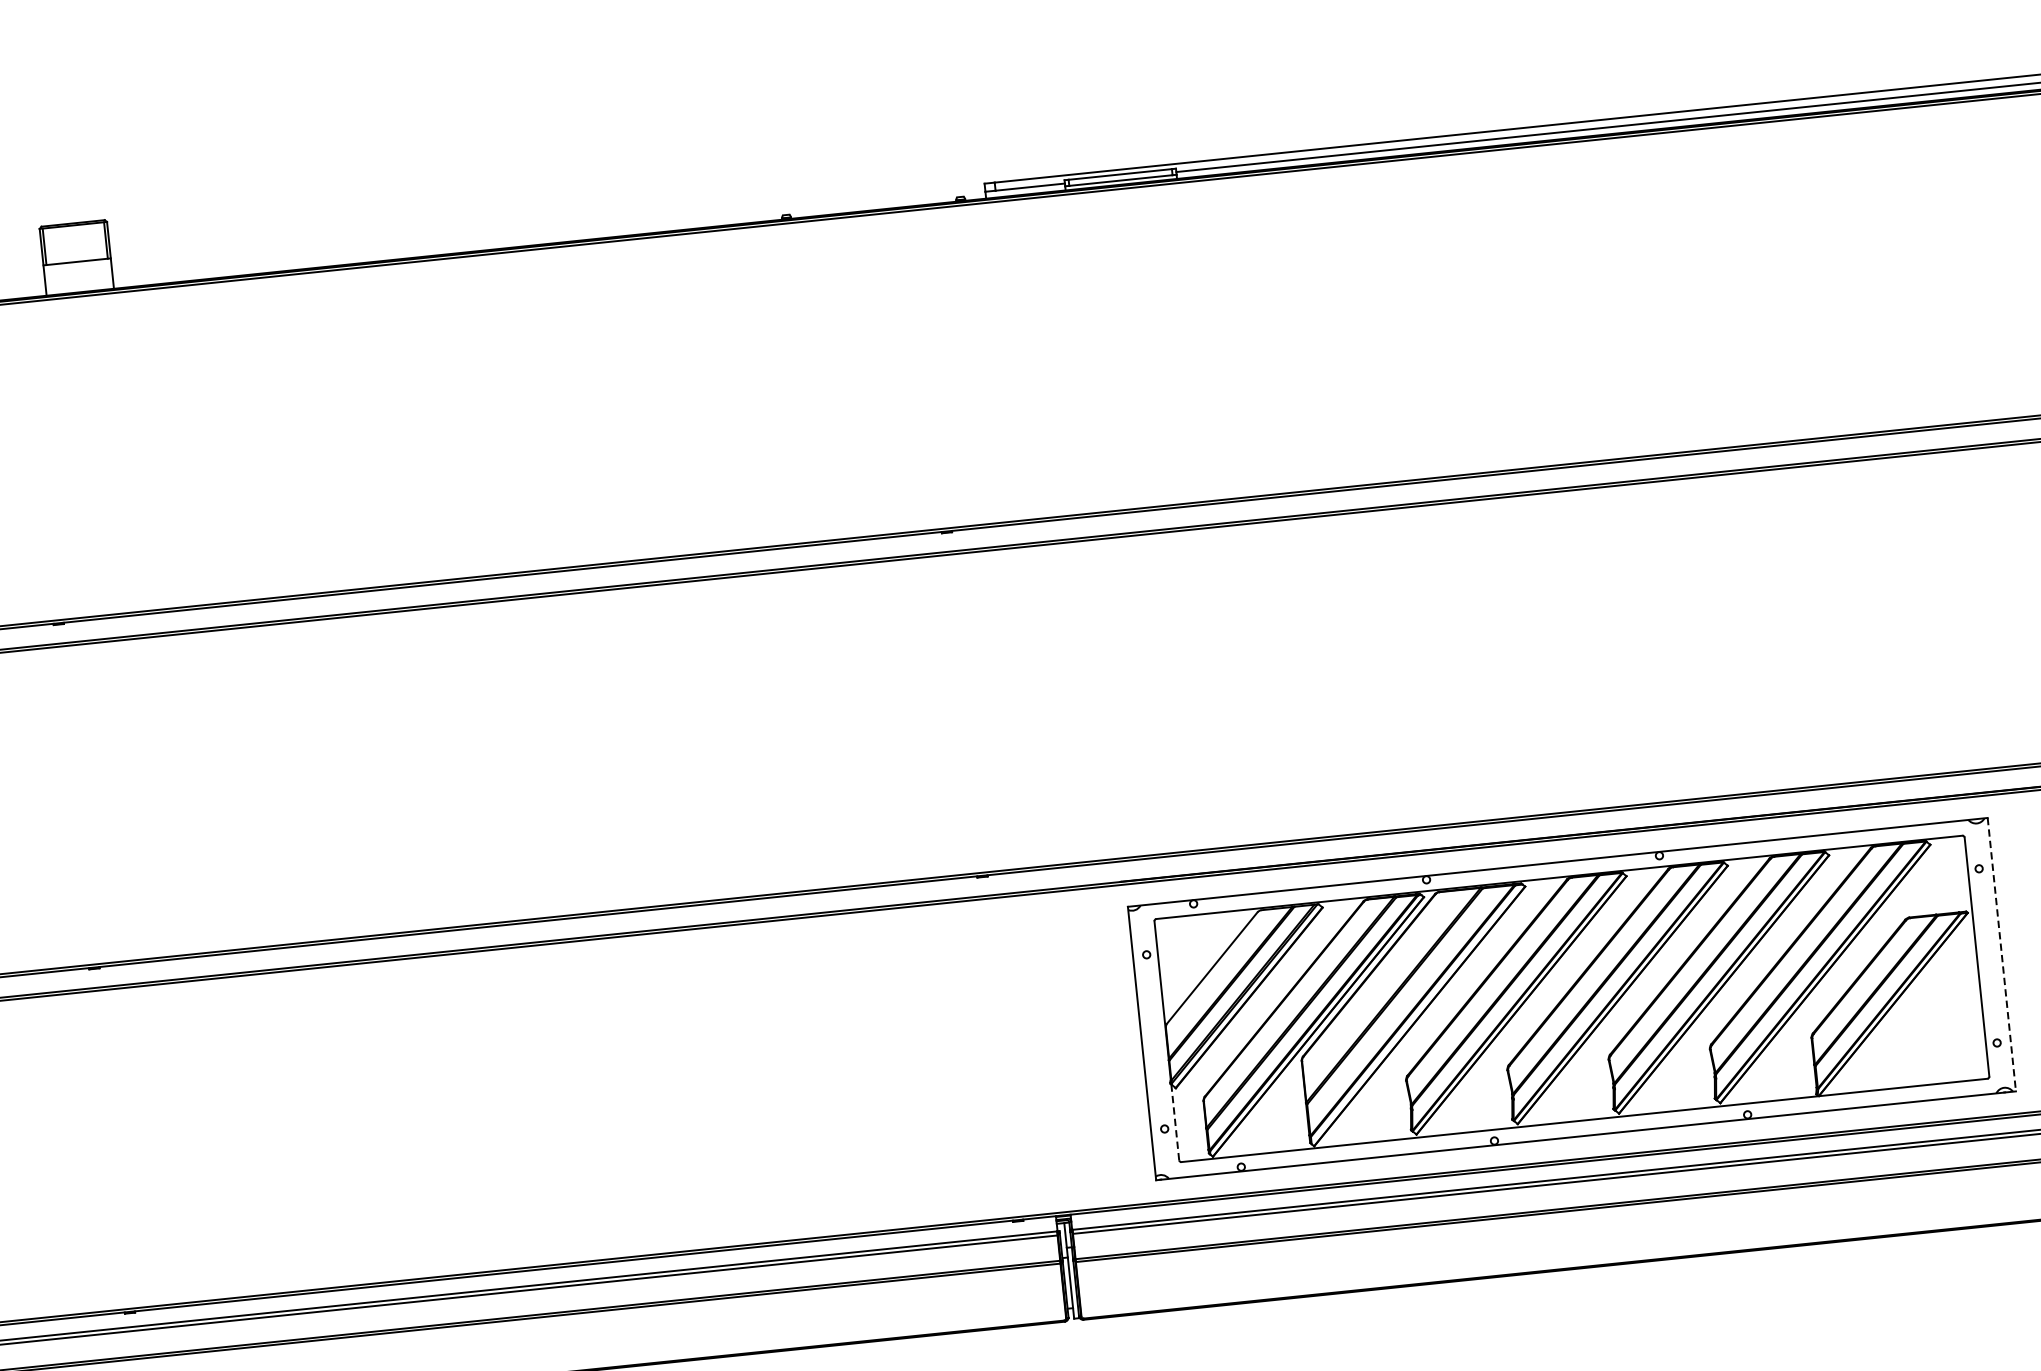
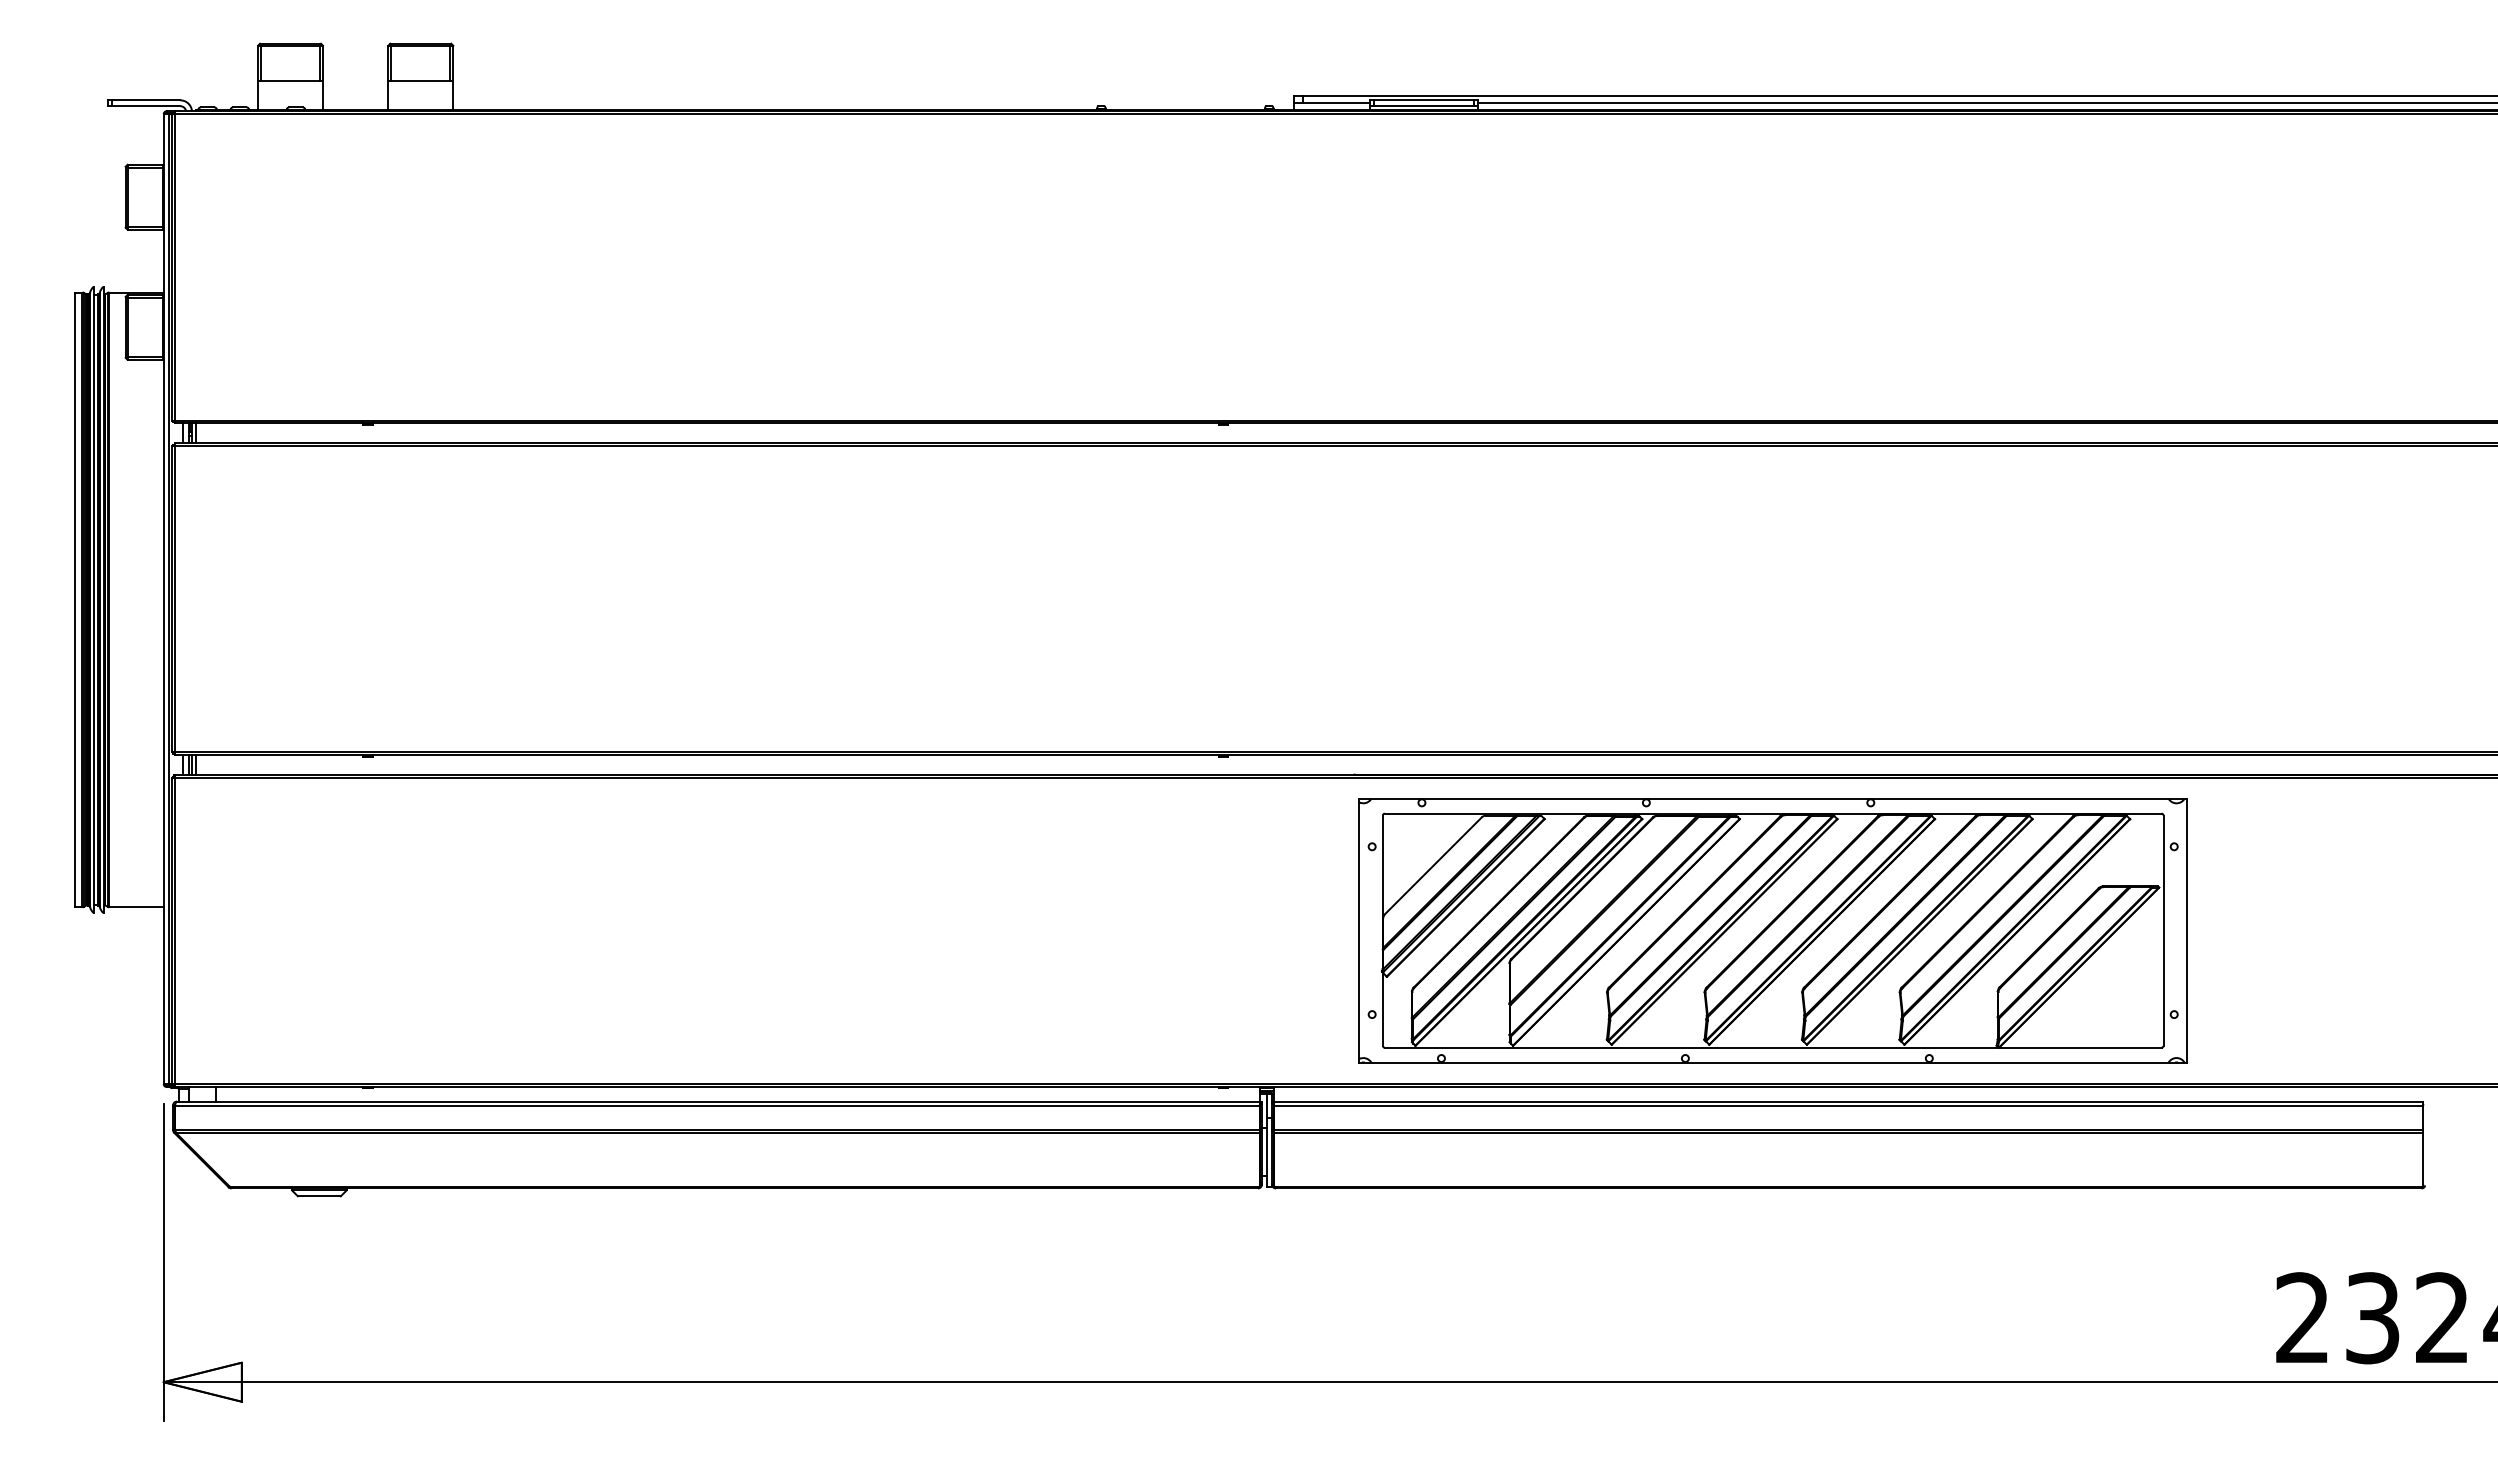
line: (2001, 954) -> (2187, 930), dashed -> solid
line: (1174, 1122) -> (1382, 1009), dashed -> solid

